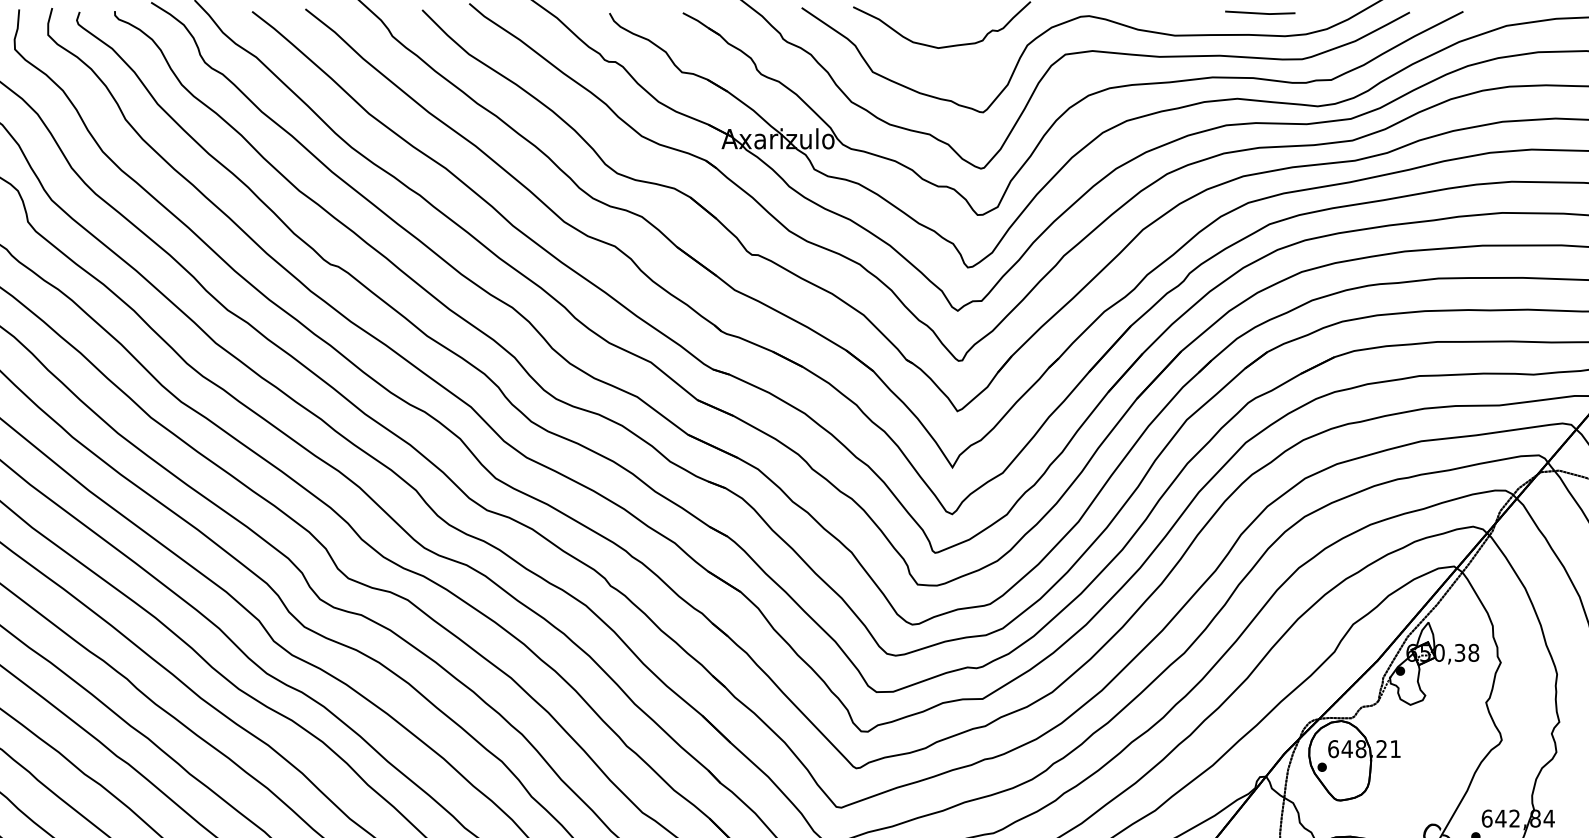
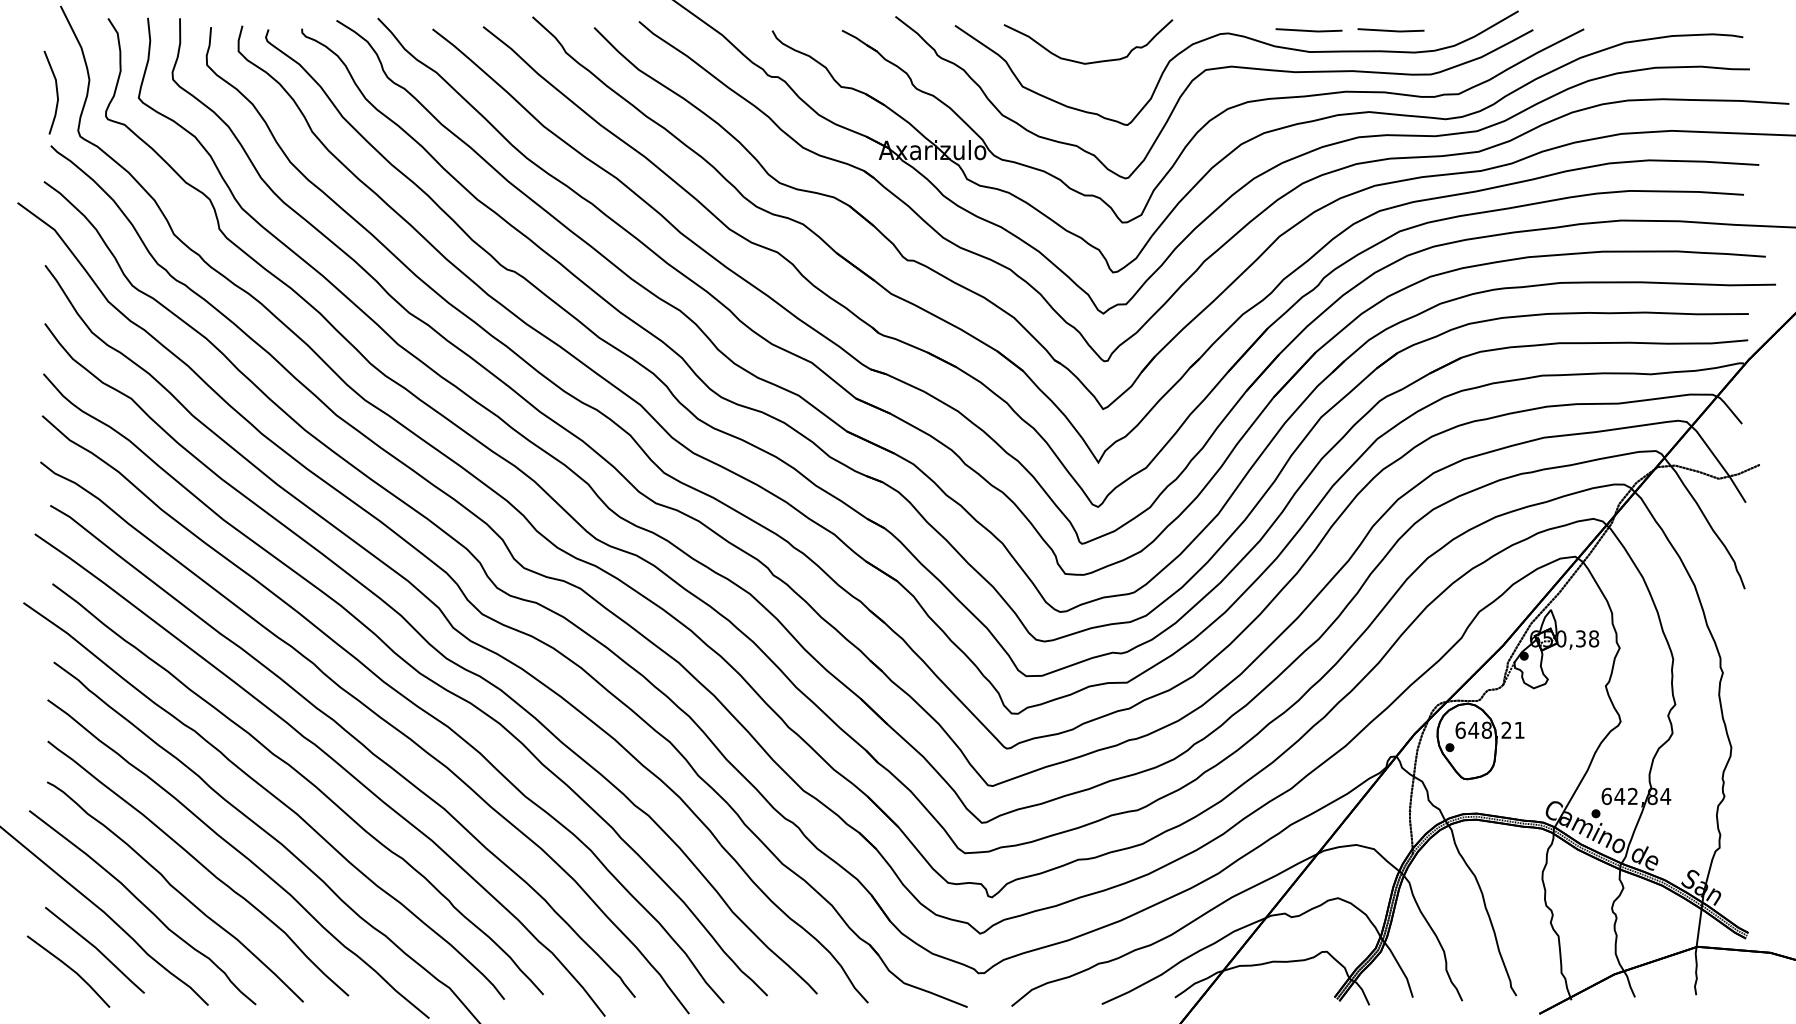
line: (1173, 13) -> (1308, 30), added

